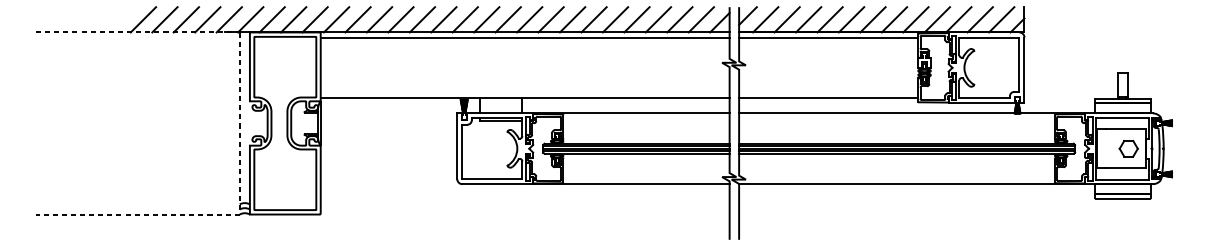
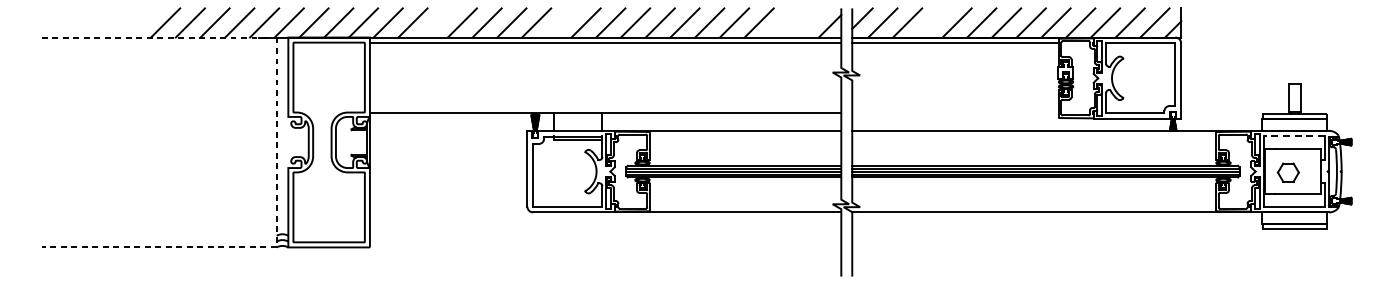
line: (379, 19) -> (437, 22), removed
line: (486, 19) -> (560, 22), removed
line: (679, 19) -> (783, 22), removed
line: (701, 19) -> (808, 22), removed
line: (807, 19) -> (931, 22), removed
line: (828, 98) -> (955, 113), removed
line: (1122, 117) -> (1294, 135), solid -> dashed
part: (1127, 148) -> (1287, 172), moved

